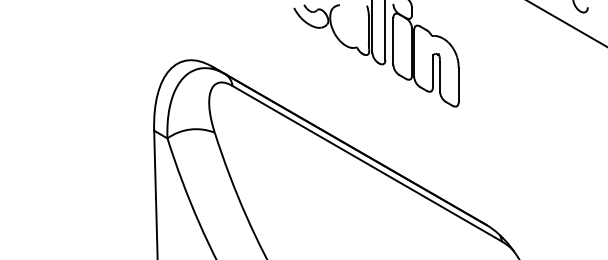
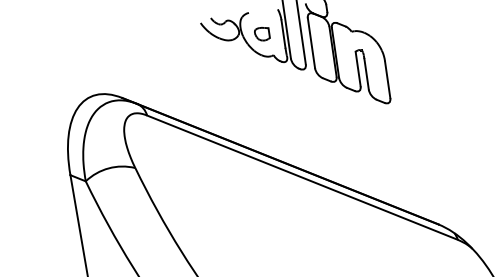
part: (348, 26) -> (261, 34), added

